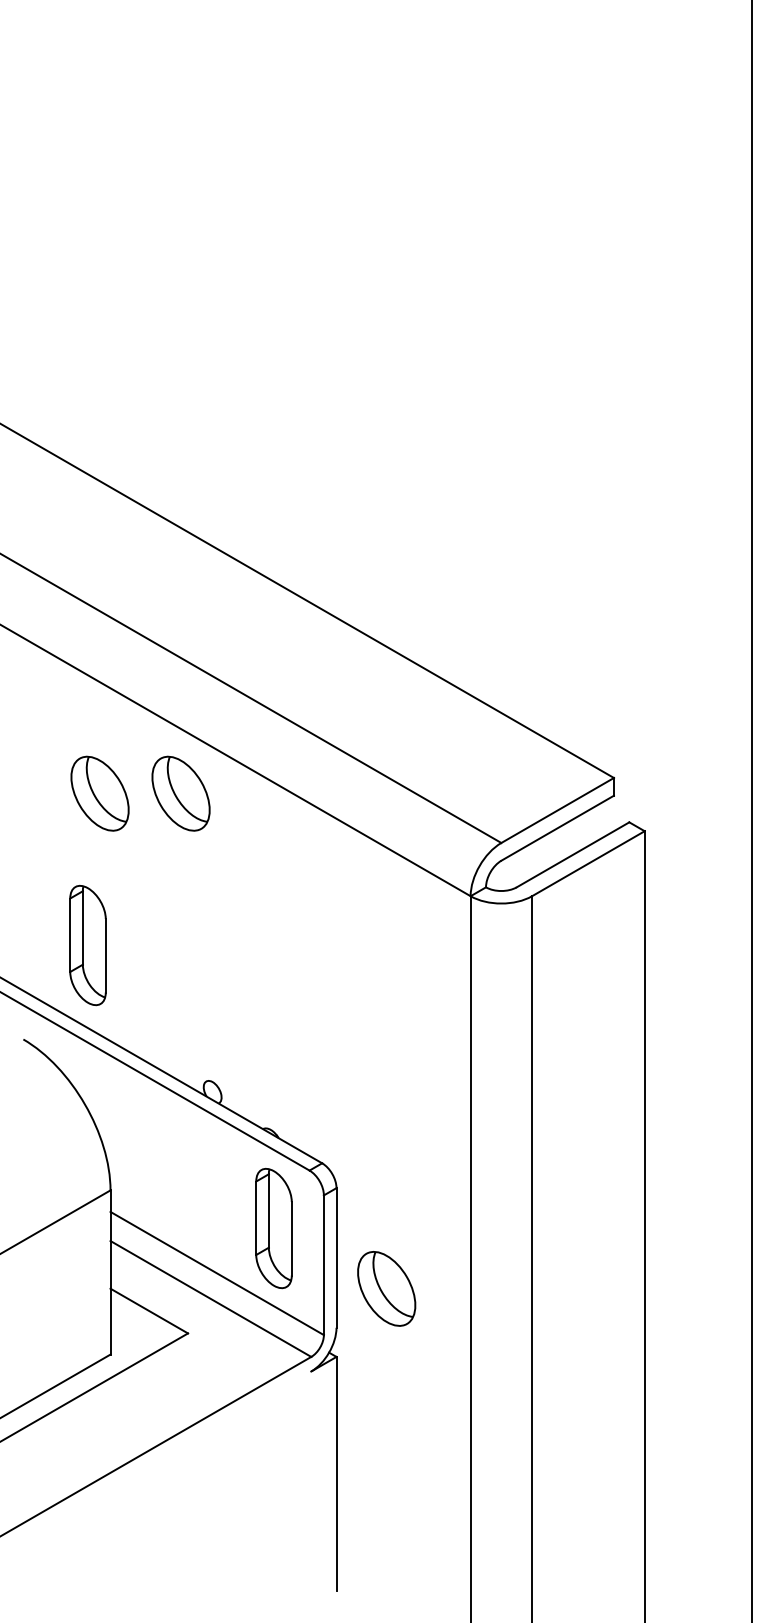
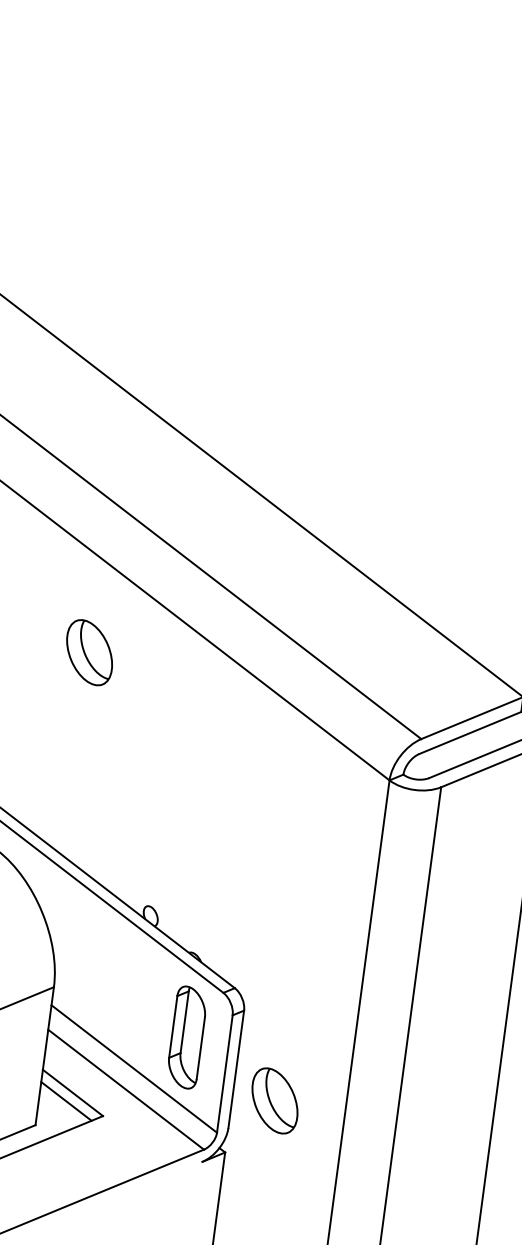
part: (180, 793) -> (157, 661), removed
part: (87, 945) -> (62, 778), removed
line: (142, 1321) -> (66, 1100), added

